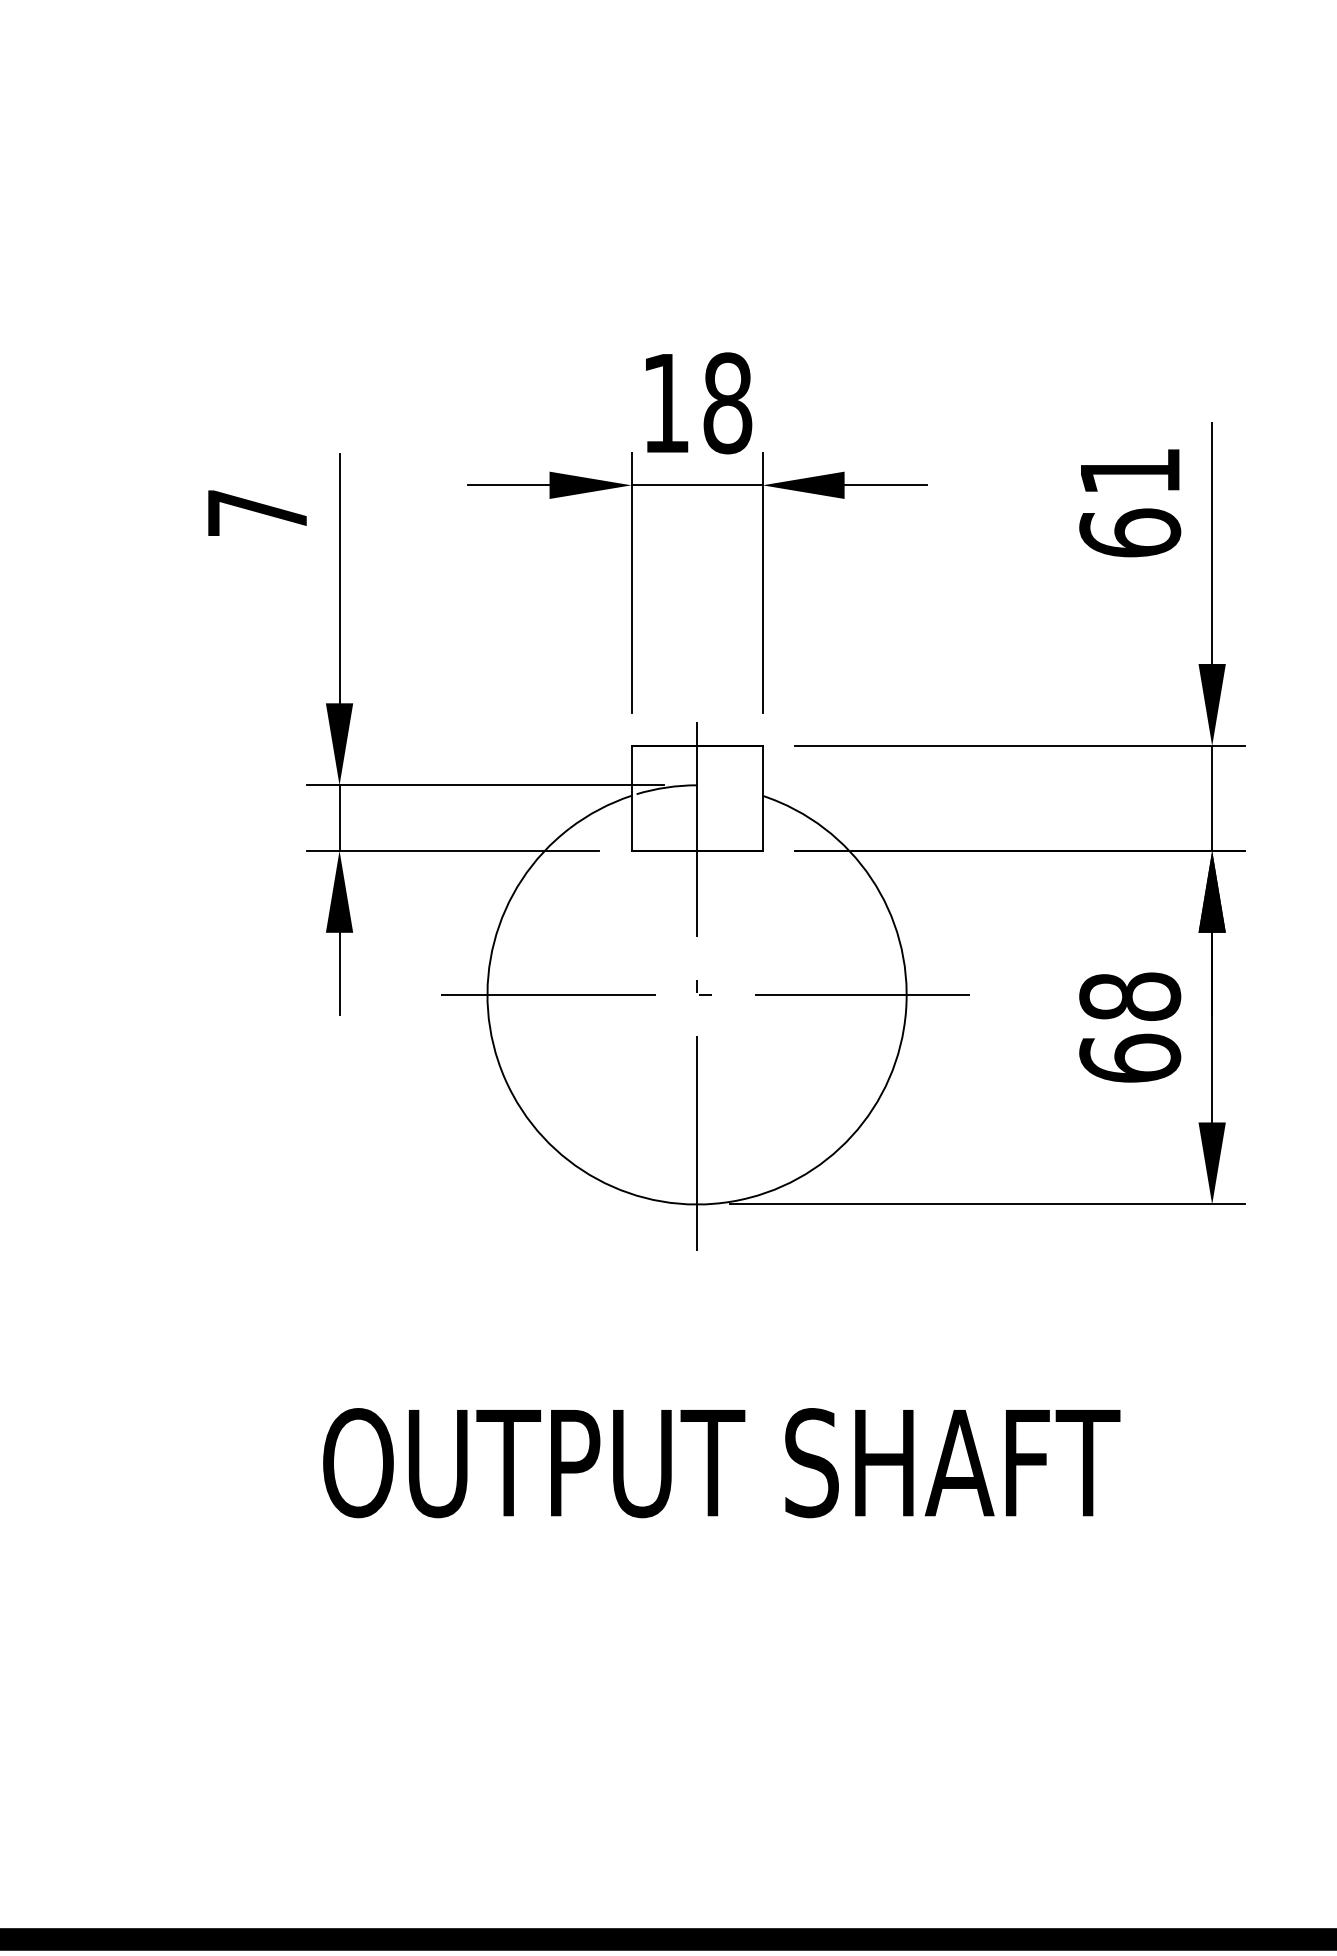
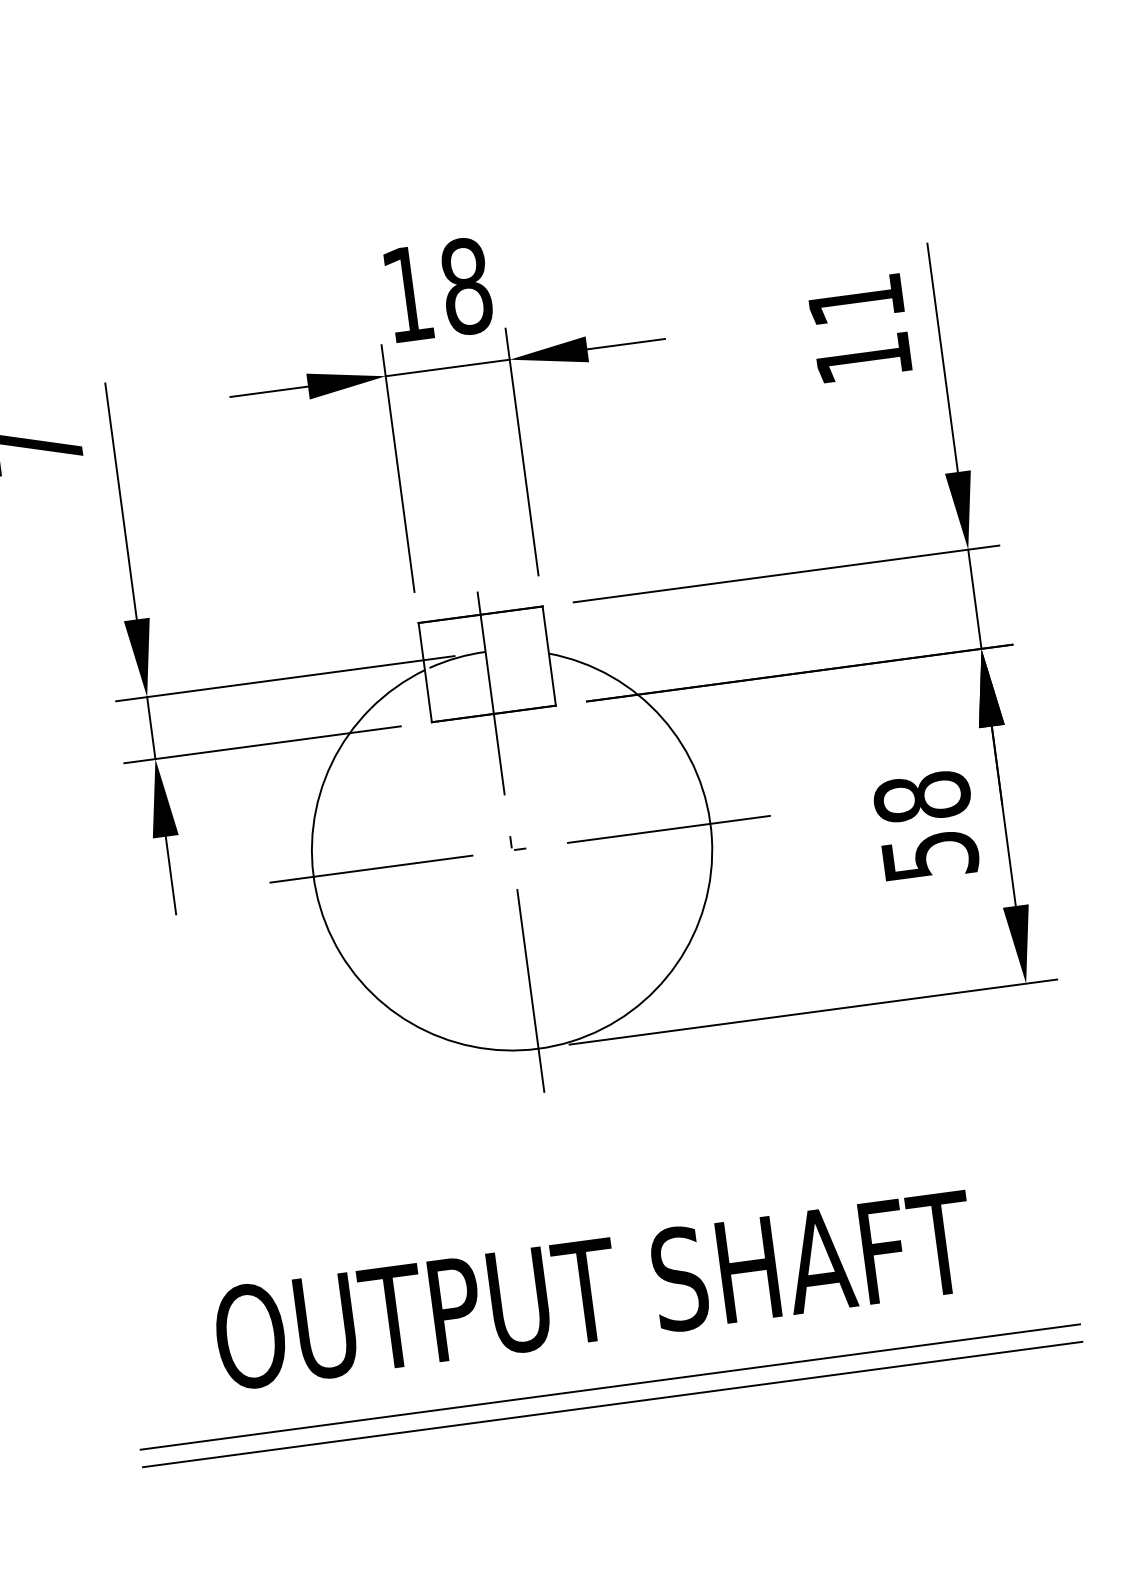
text: (1130, 532) -> (863, 357), 61 -> 11
text: (1130, 1057) -> (930, 854), 68 -> 58
line: (724, 1565) -> (610, 1387), added
line: (724, 1584) -> (612, 1405), added

